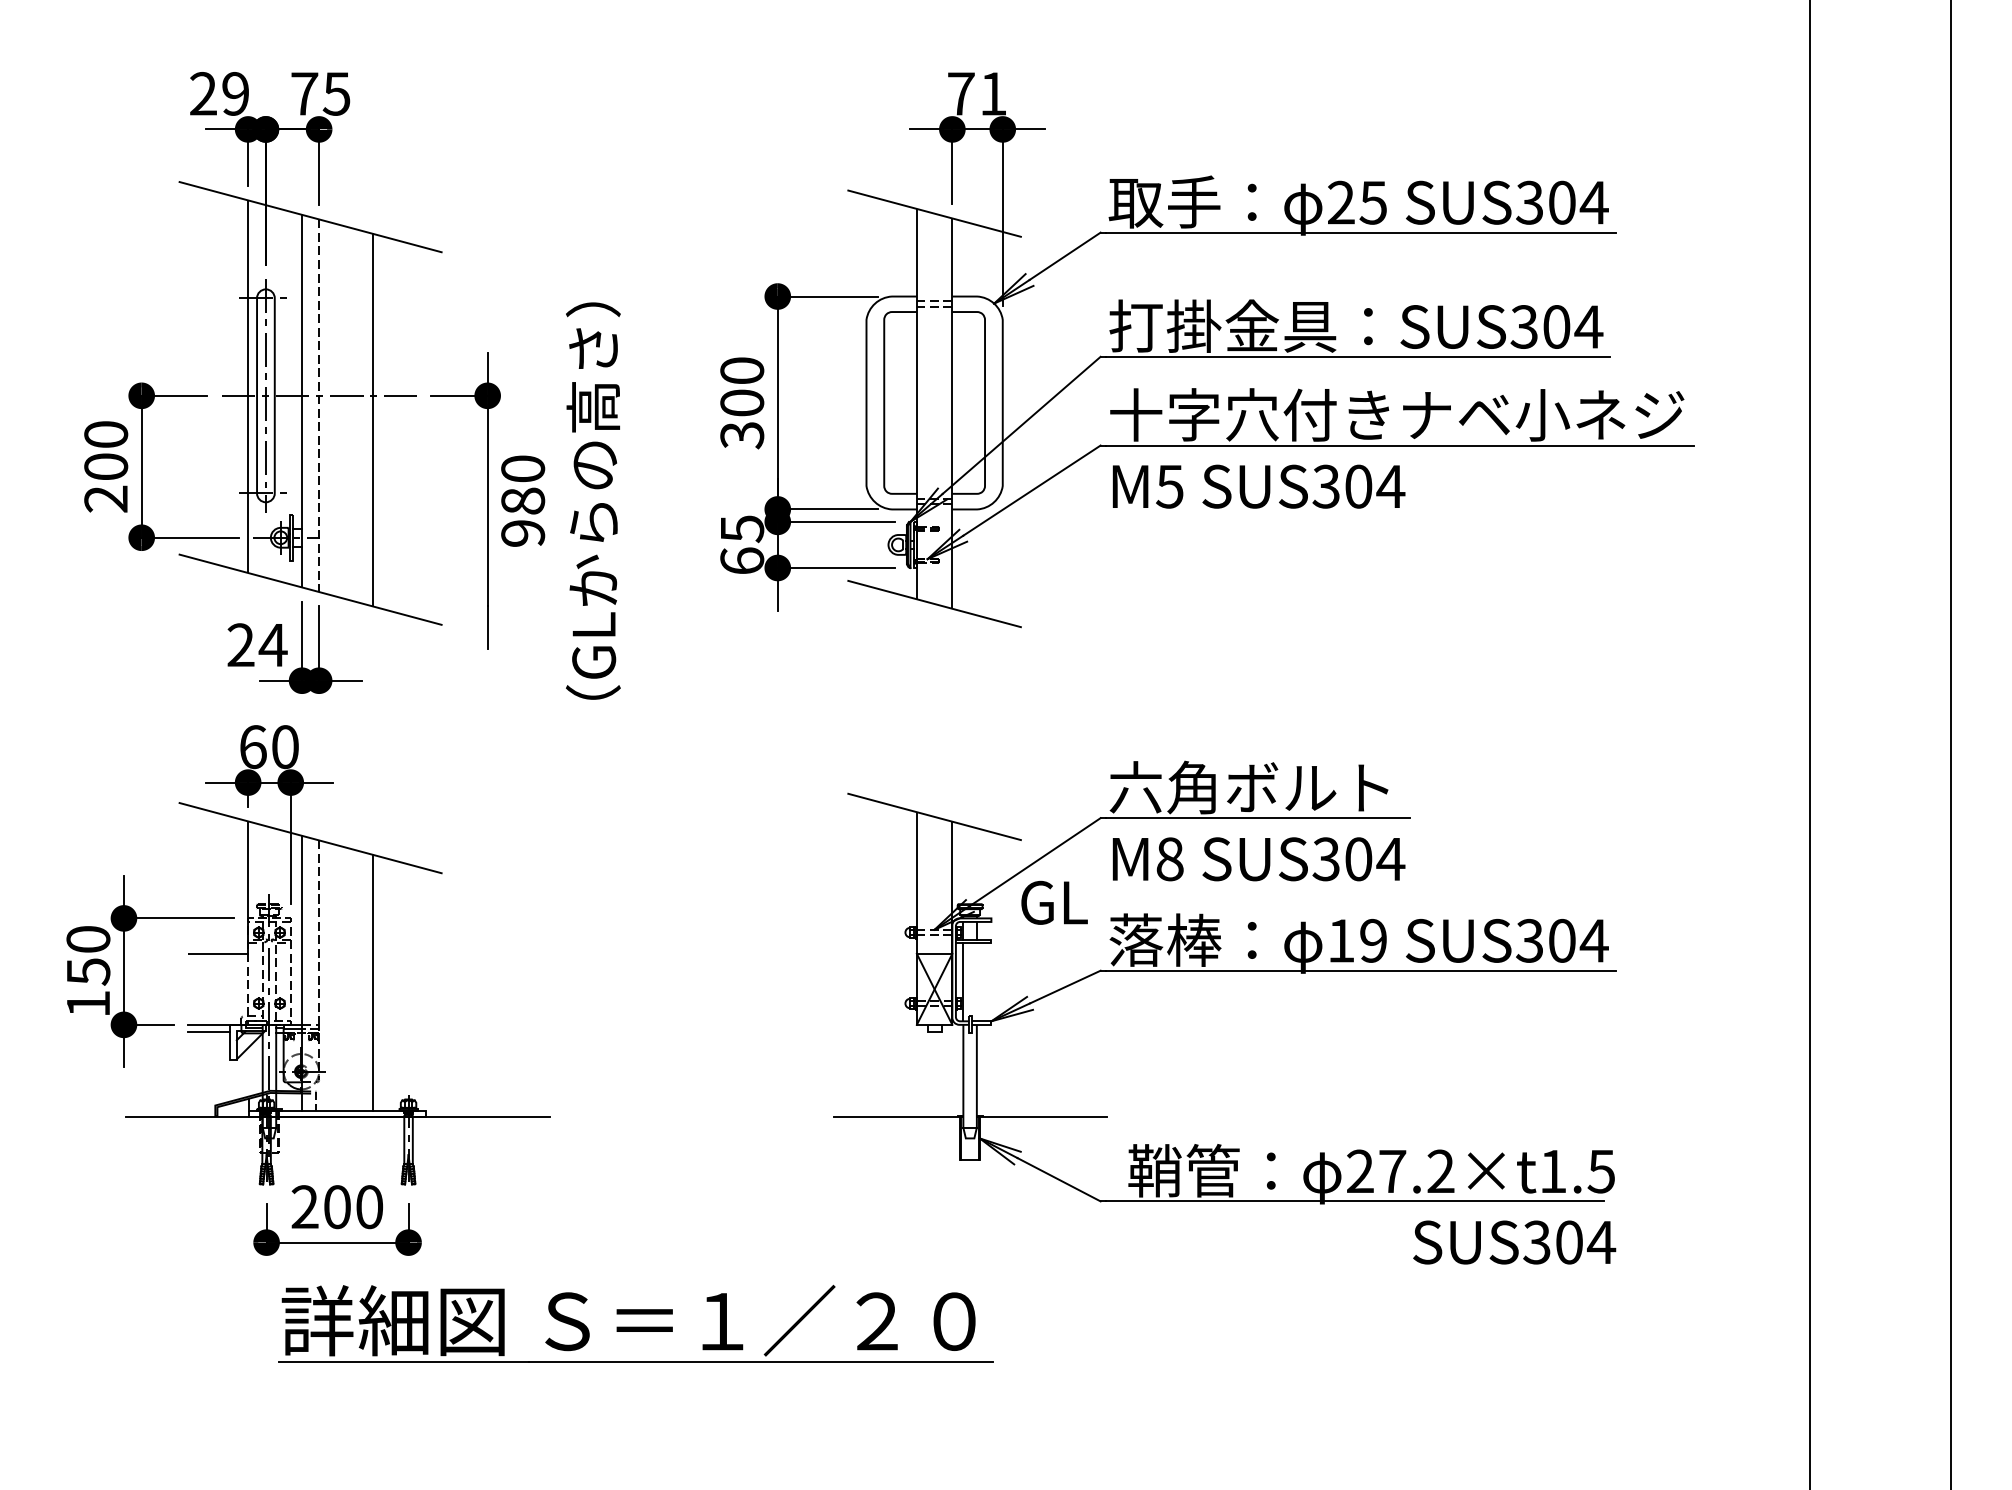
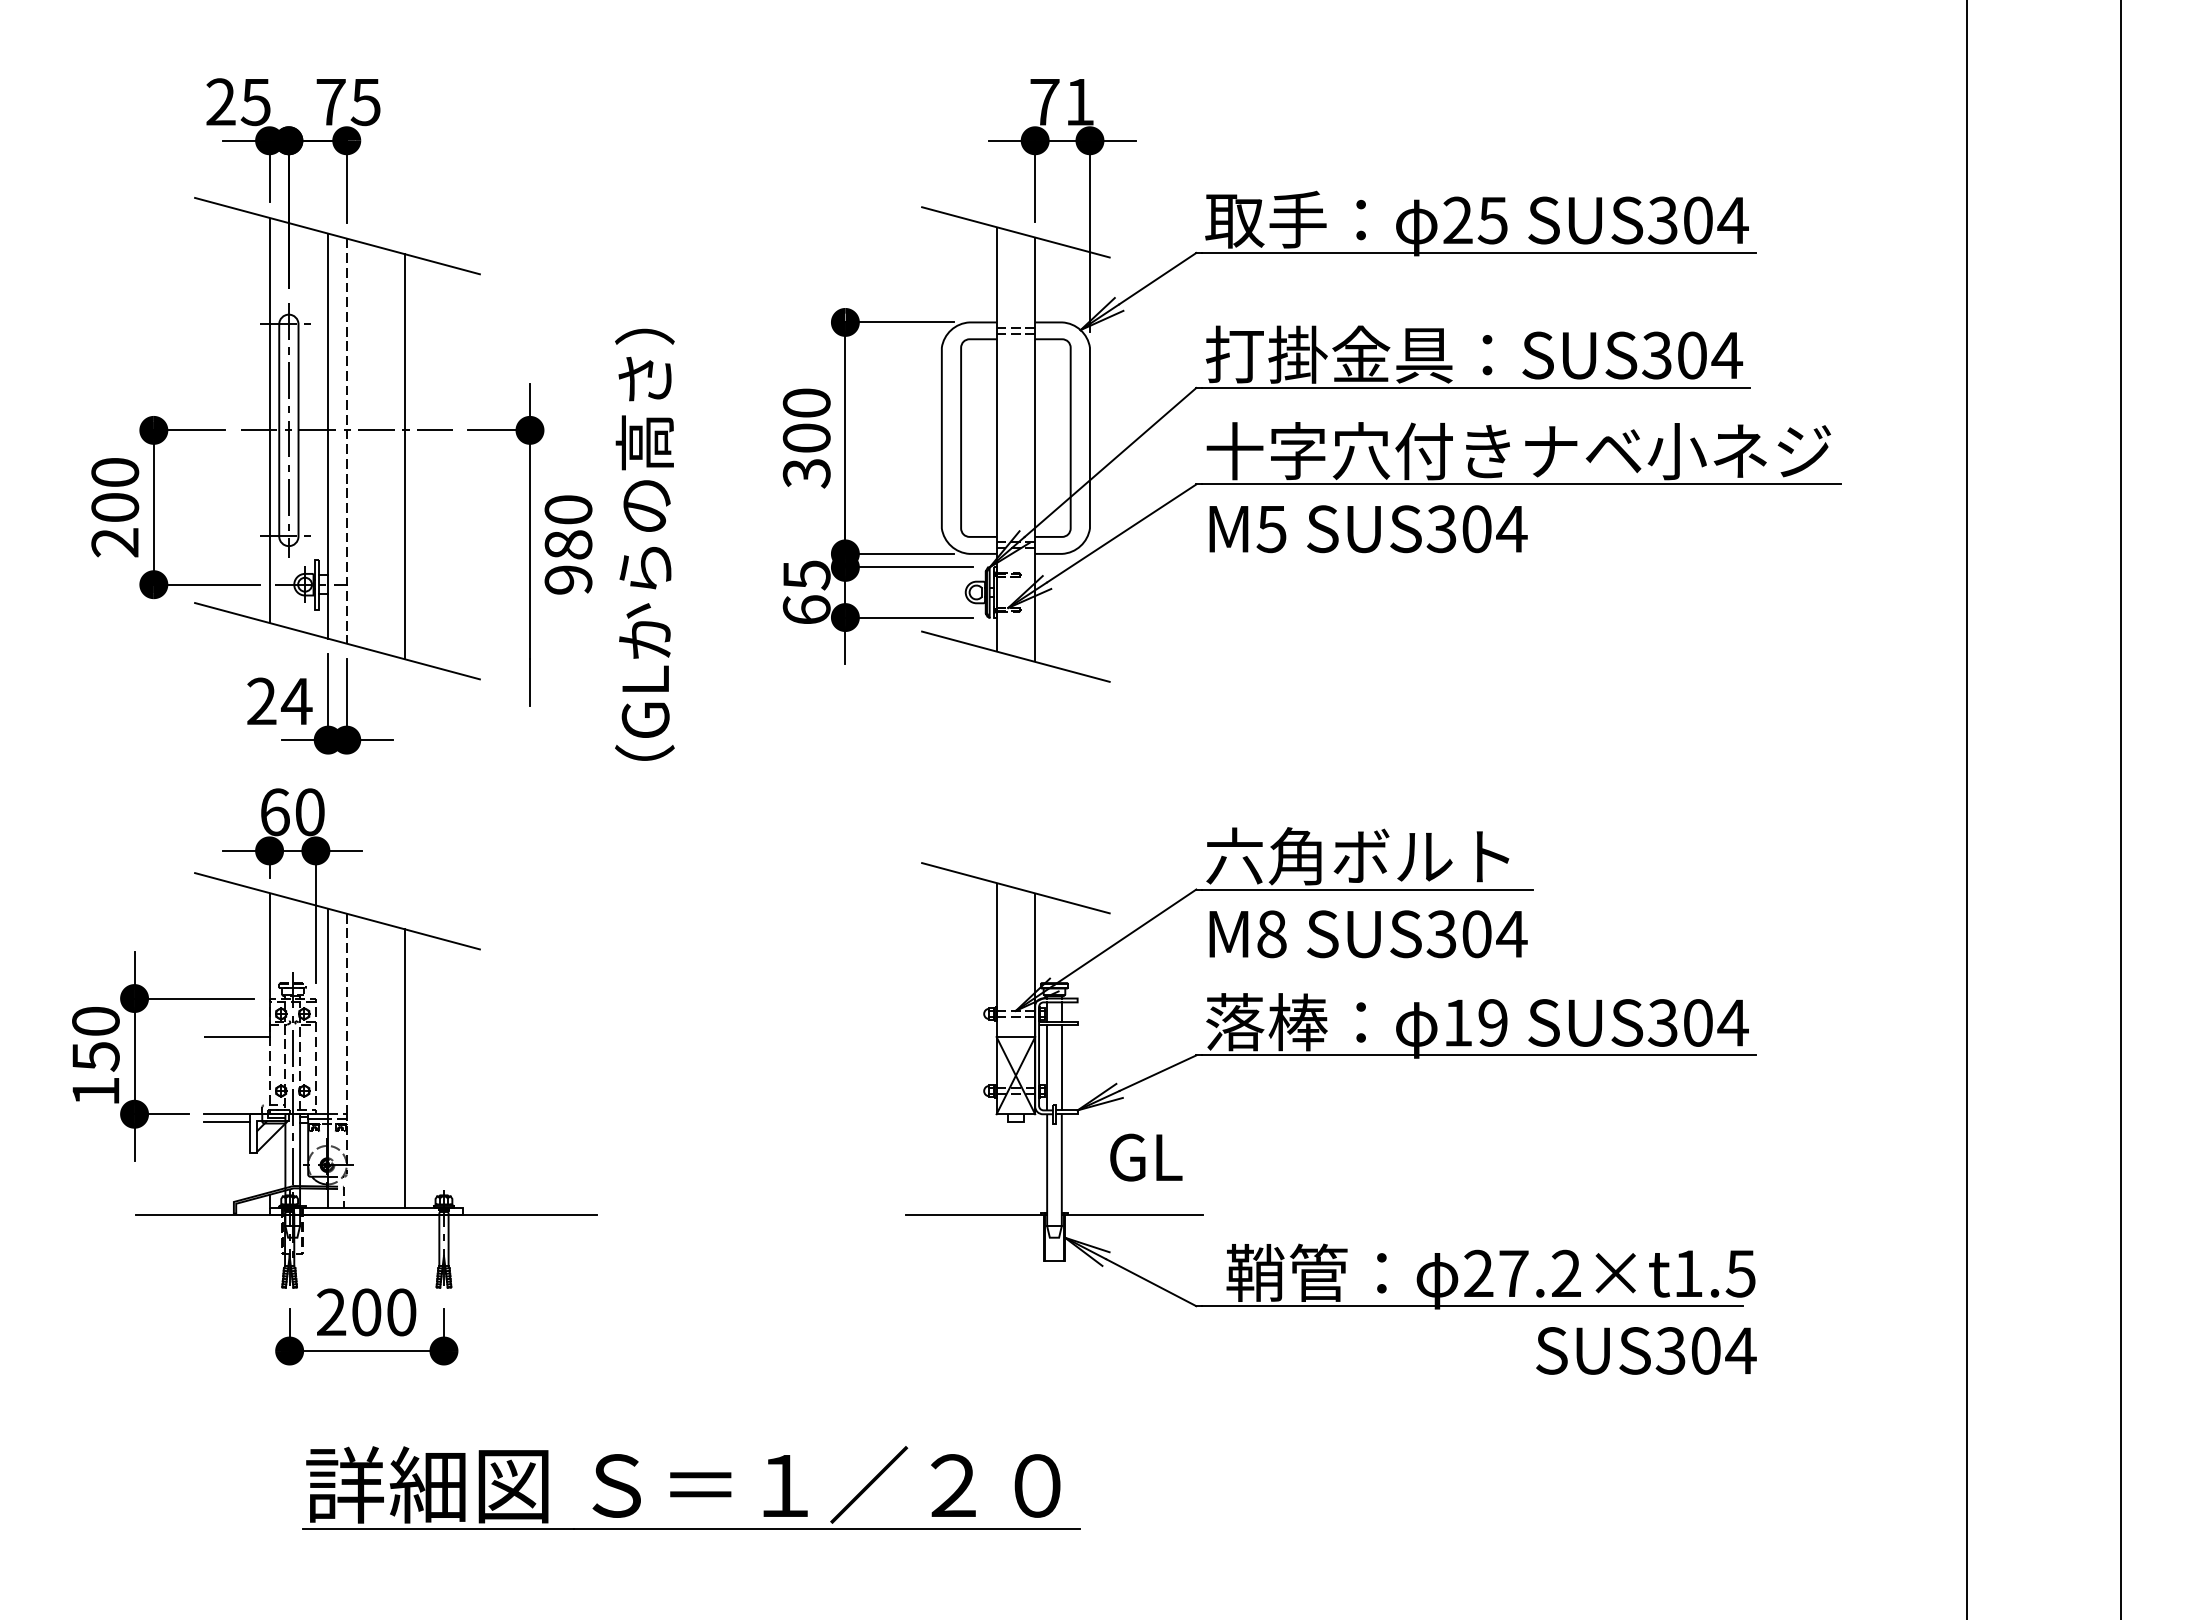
text: (235, 94) -> (255, 102), 29 -> 25
text: (1054, 902) -> (1146, 1157), moved
line: (976, 981) -> (1061, 1067), added
part: (636, 1323) -> (691, 1487), moved

